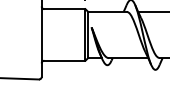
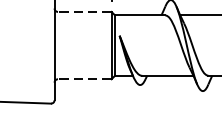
line: (64, 9) -> (84, 12), solid -> dashed
line: (64, 60) -> (84, 78), solid -> dashed

